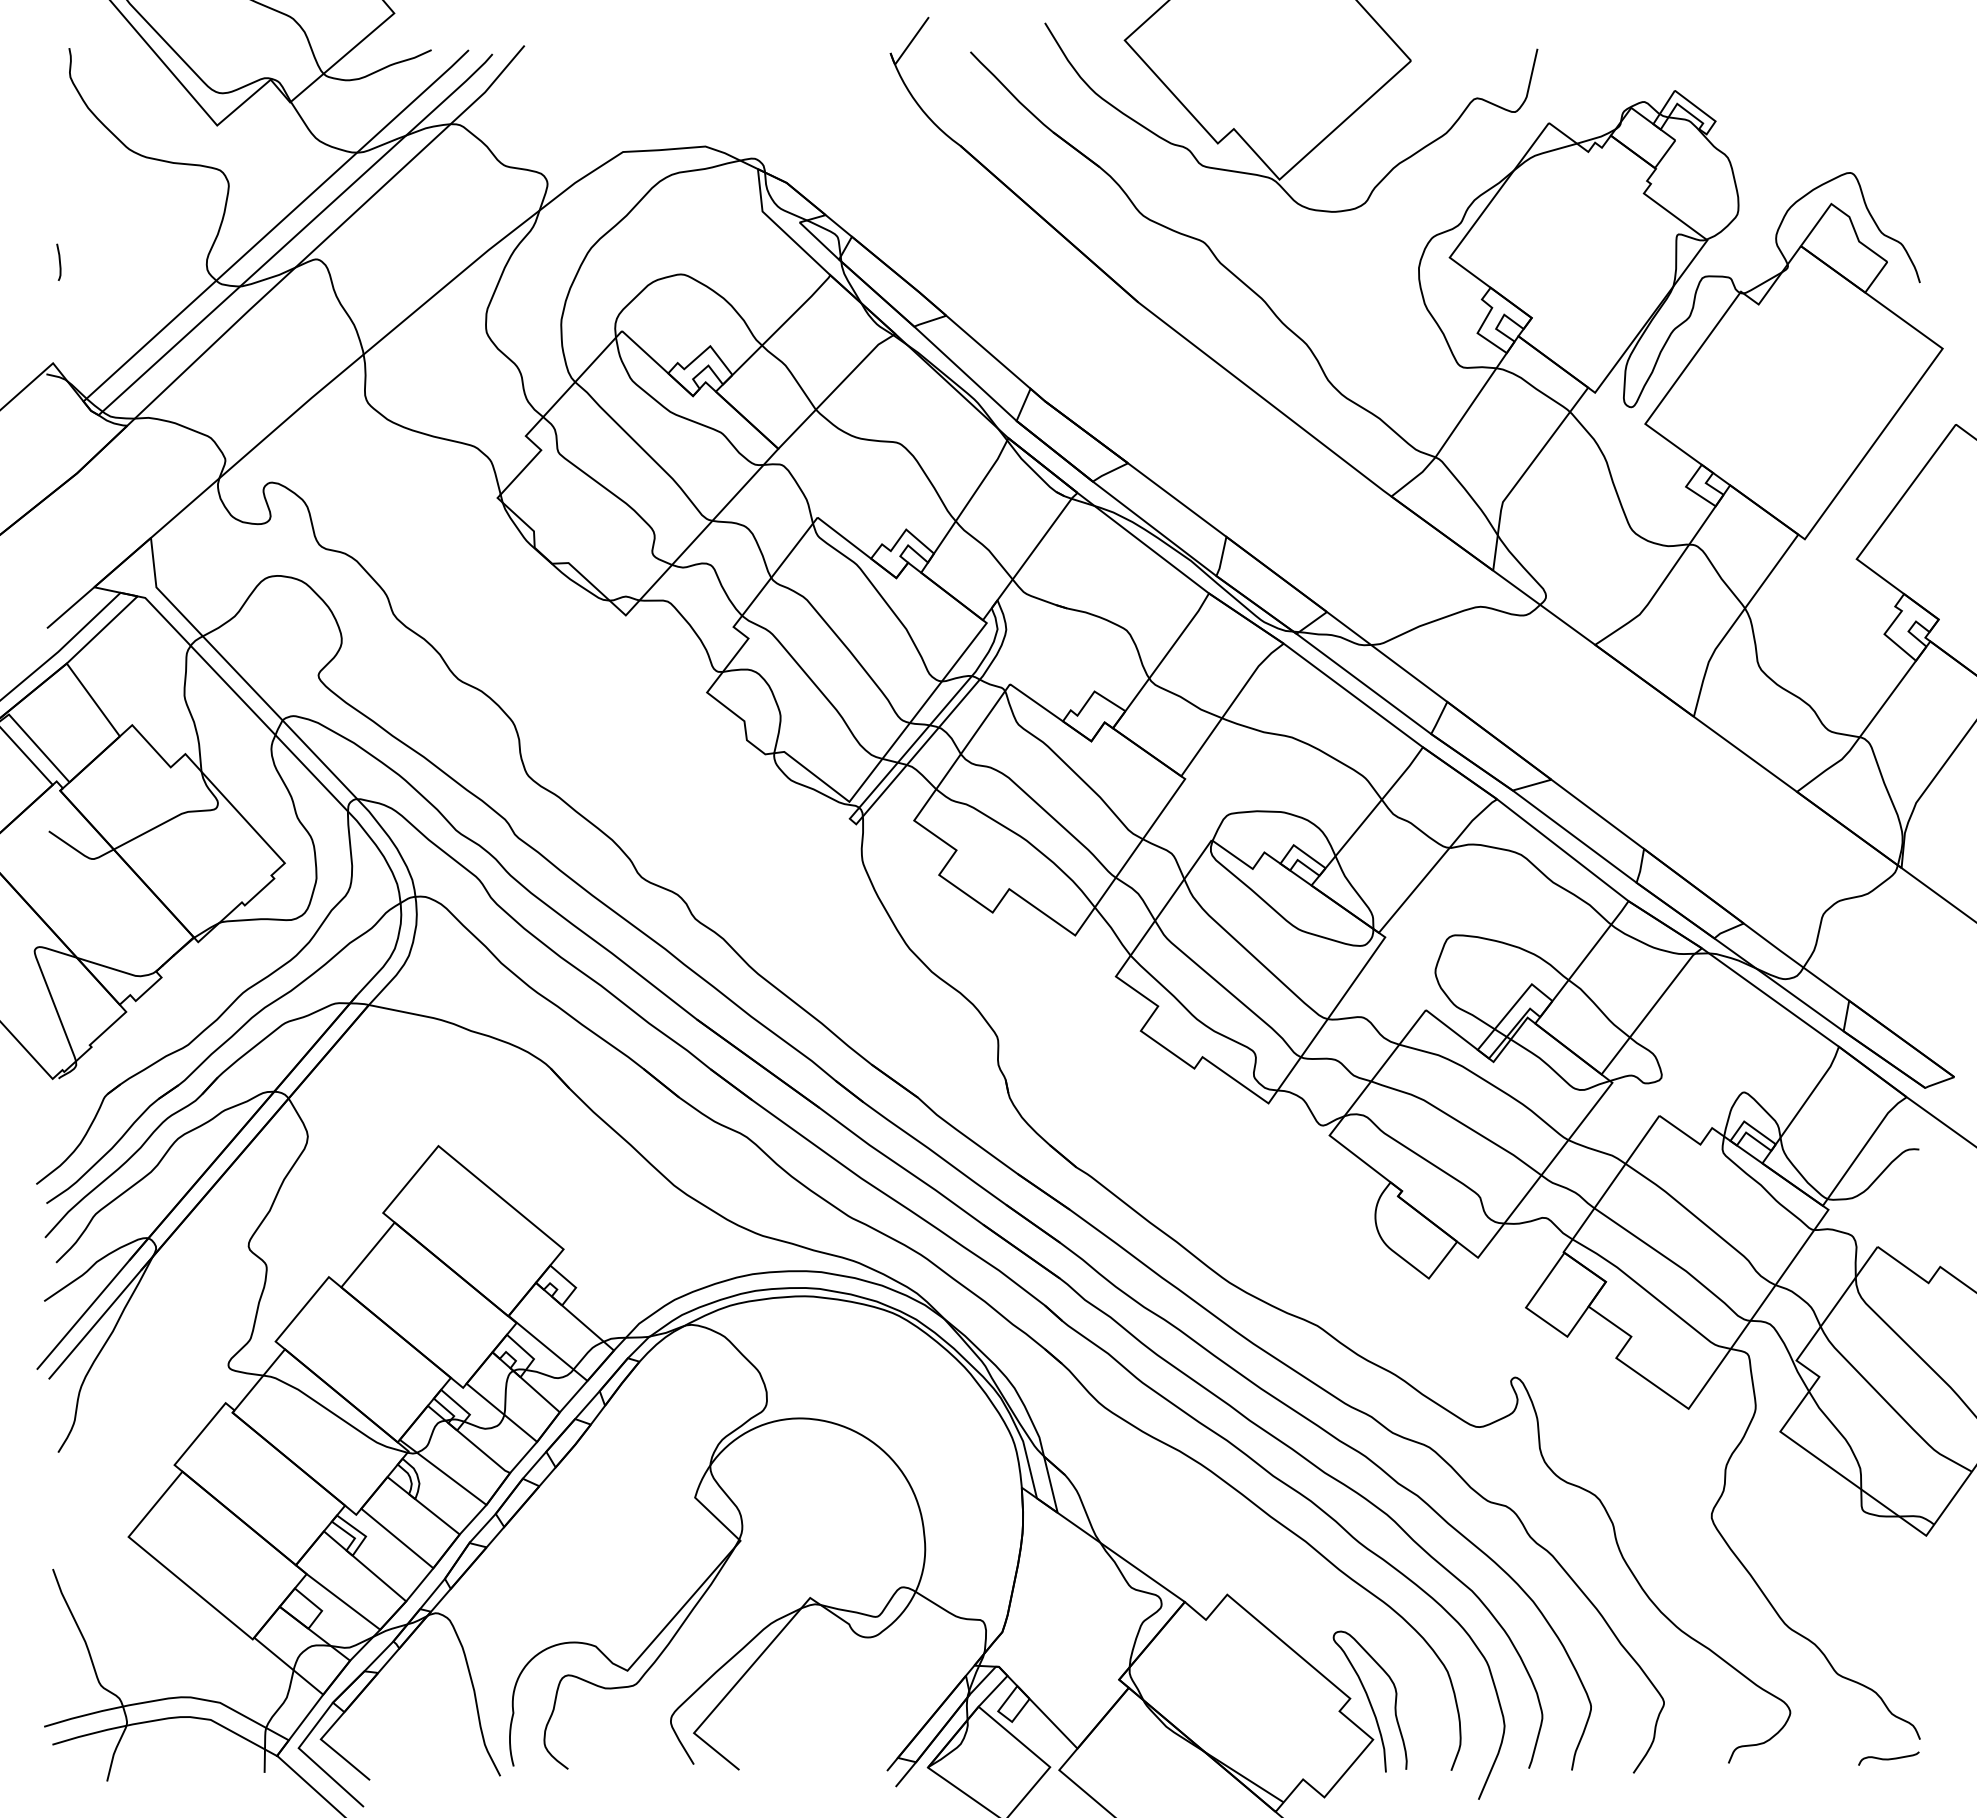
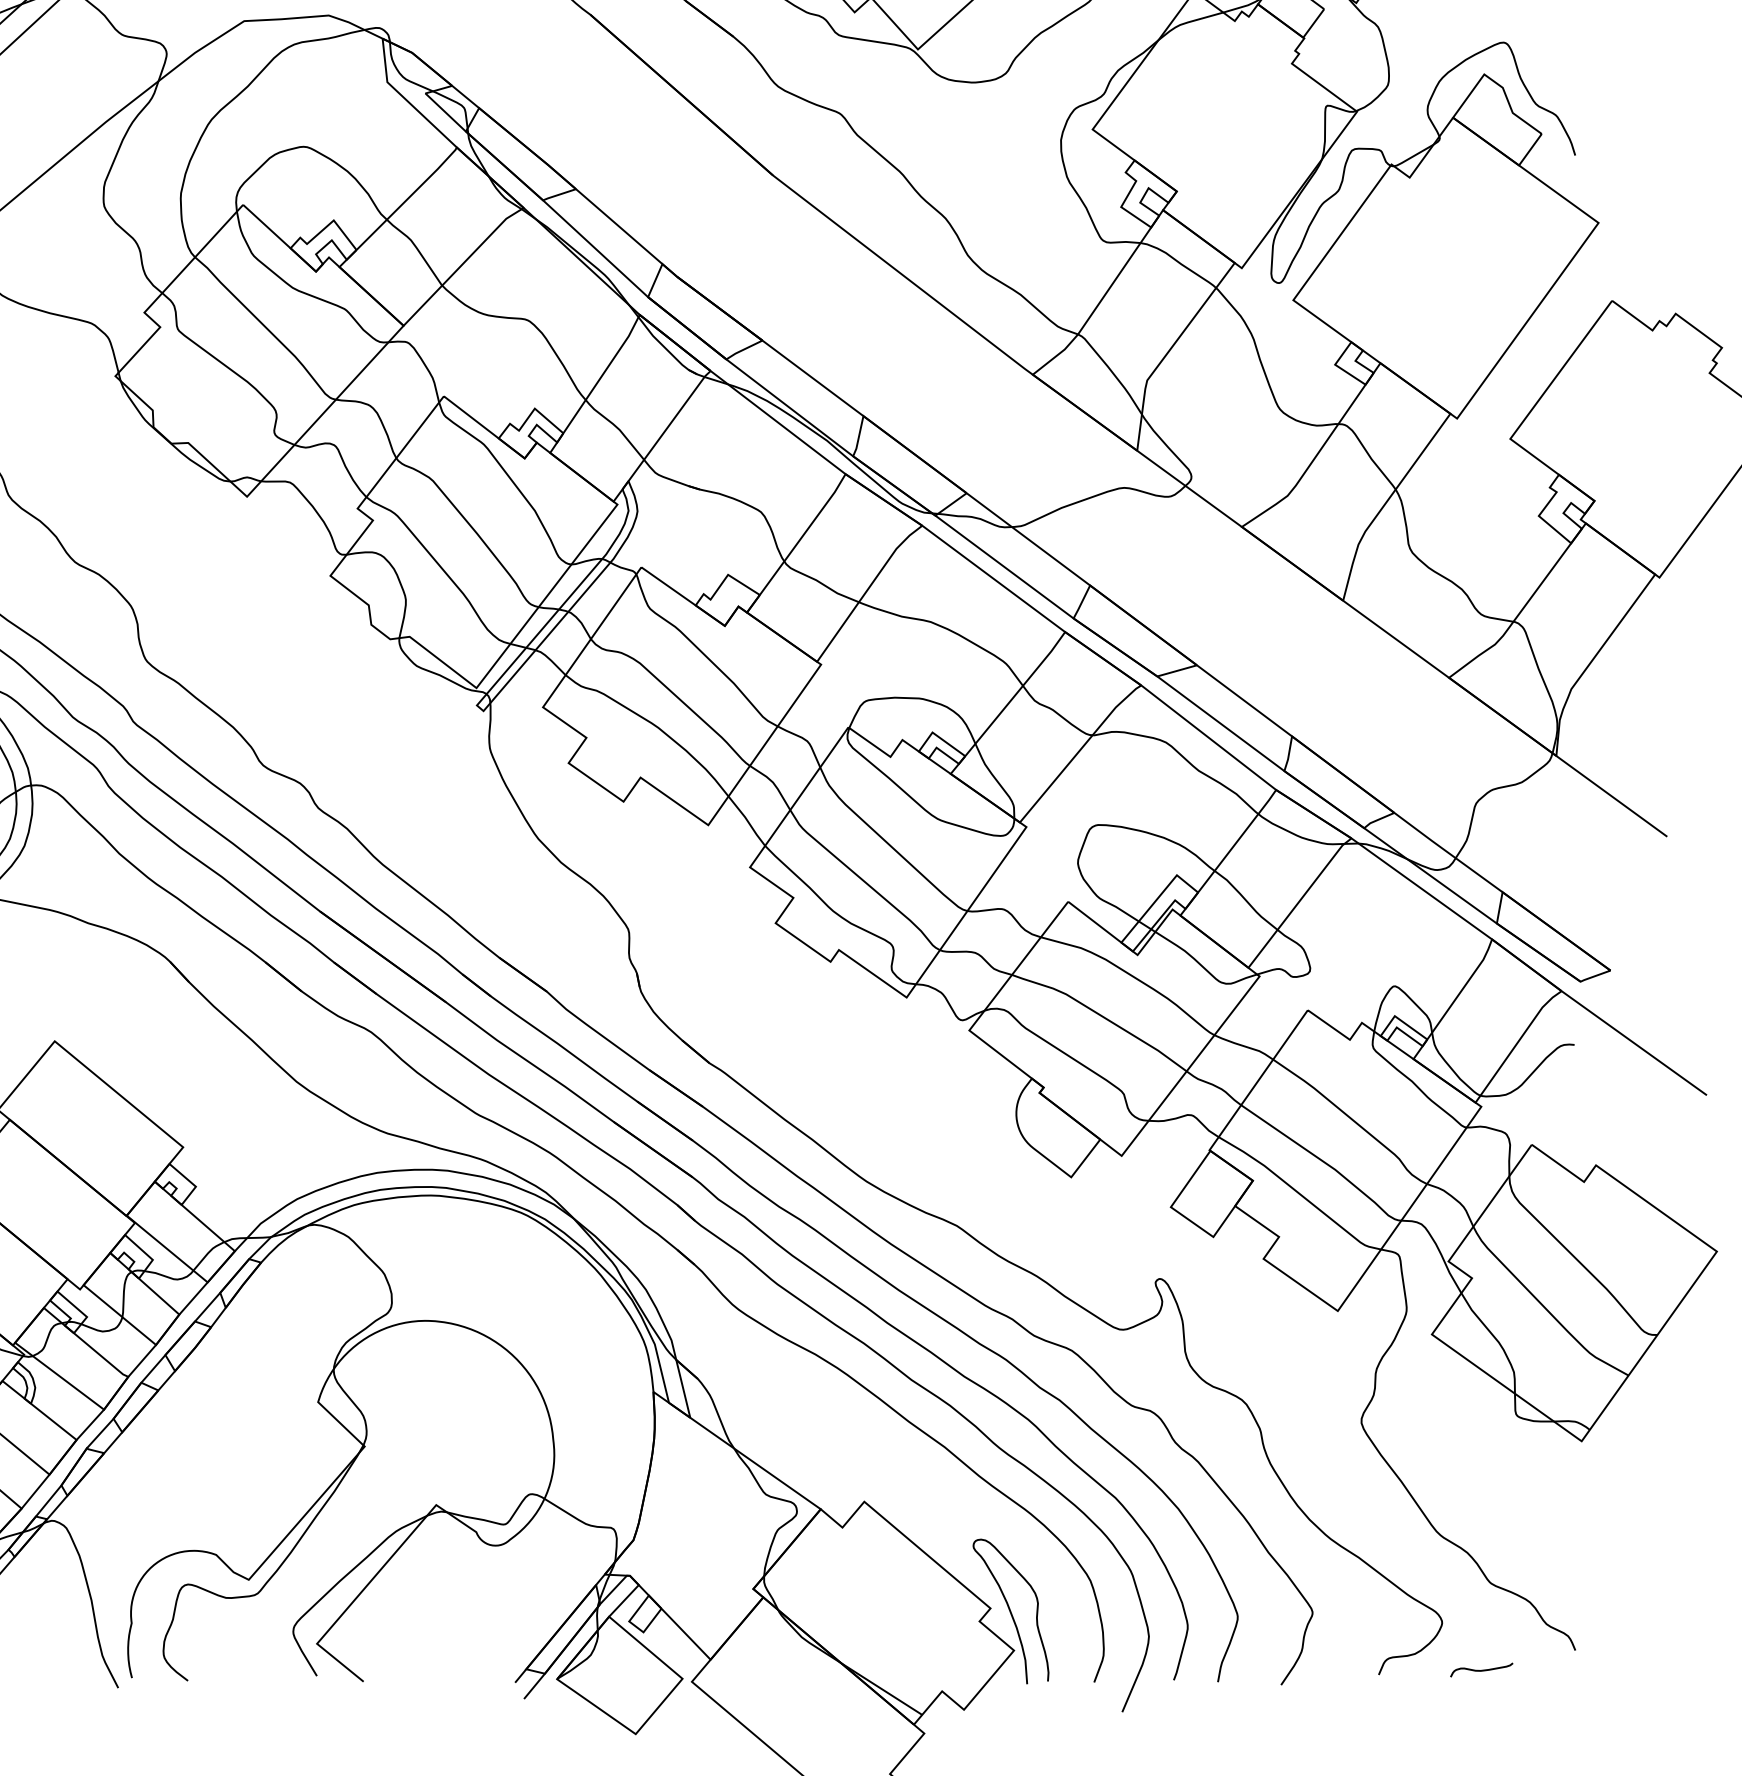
curve: (1888, 1758) -> (1481, 1669), moved

